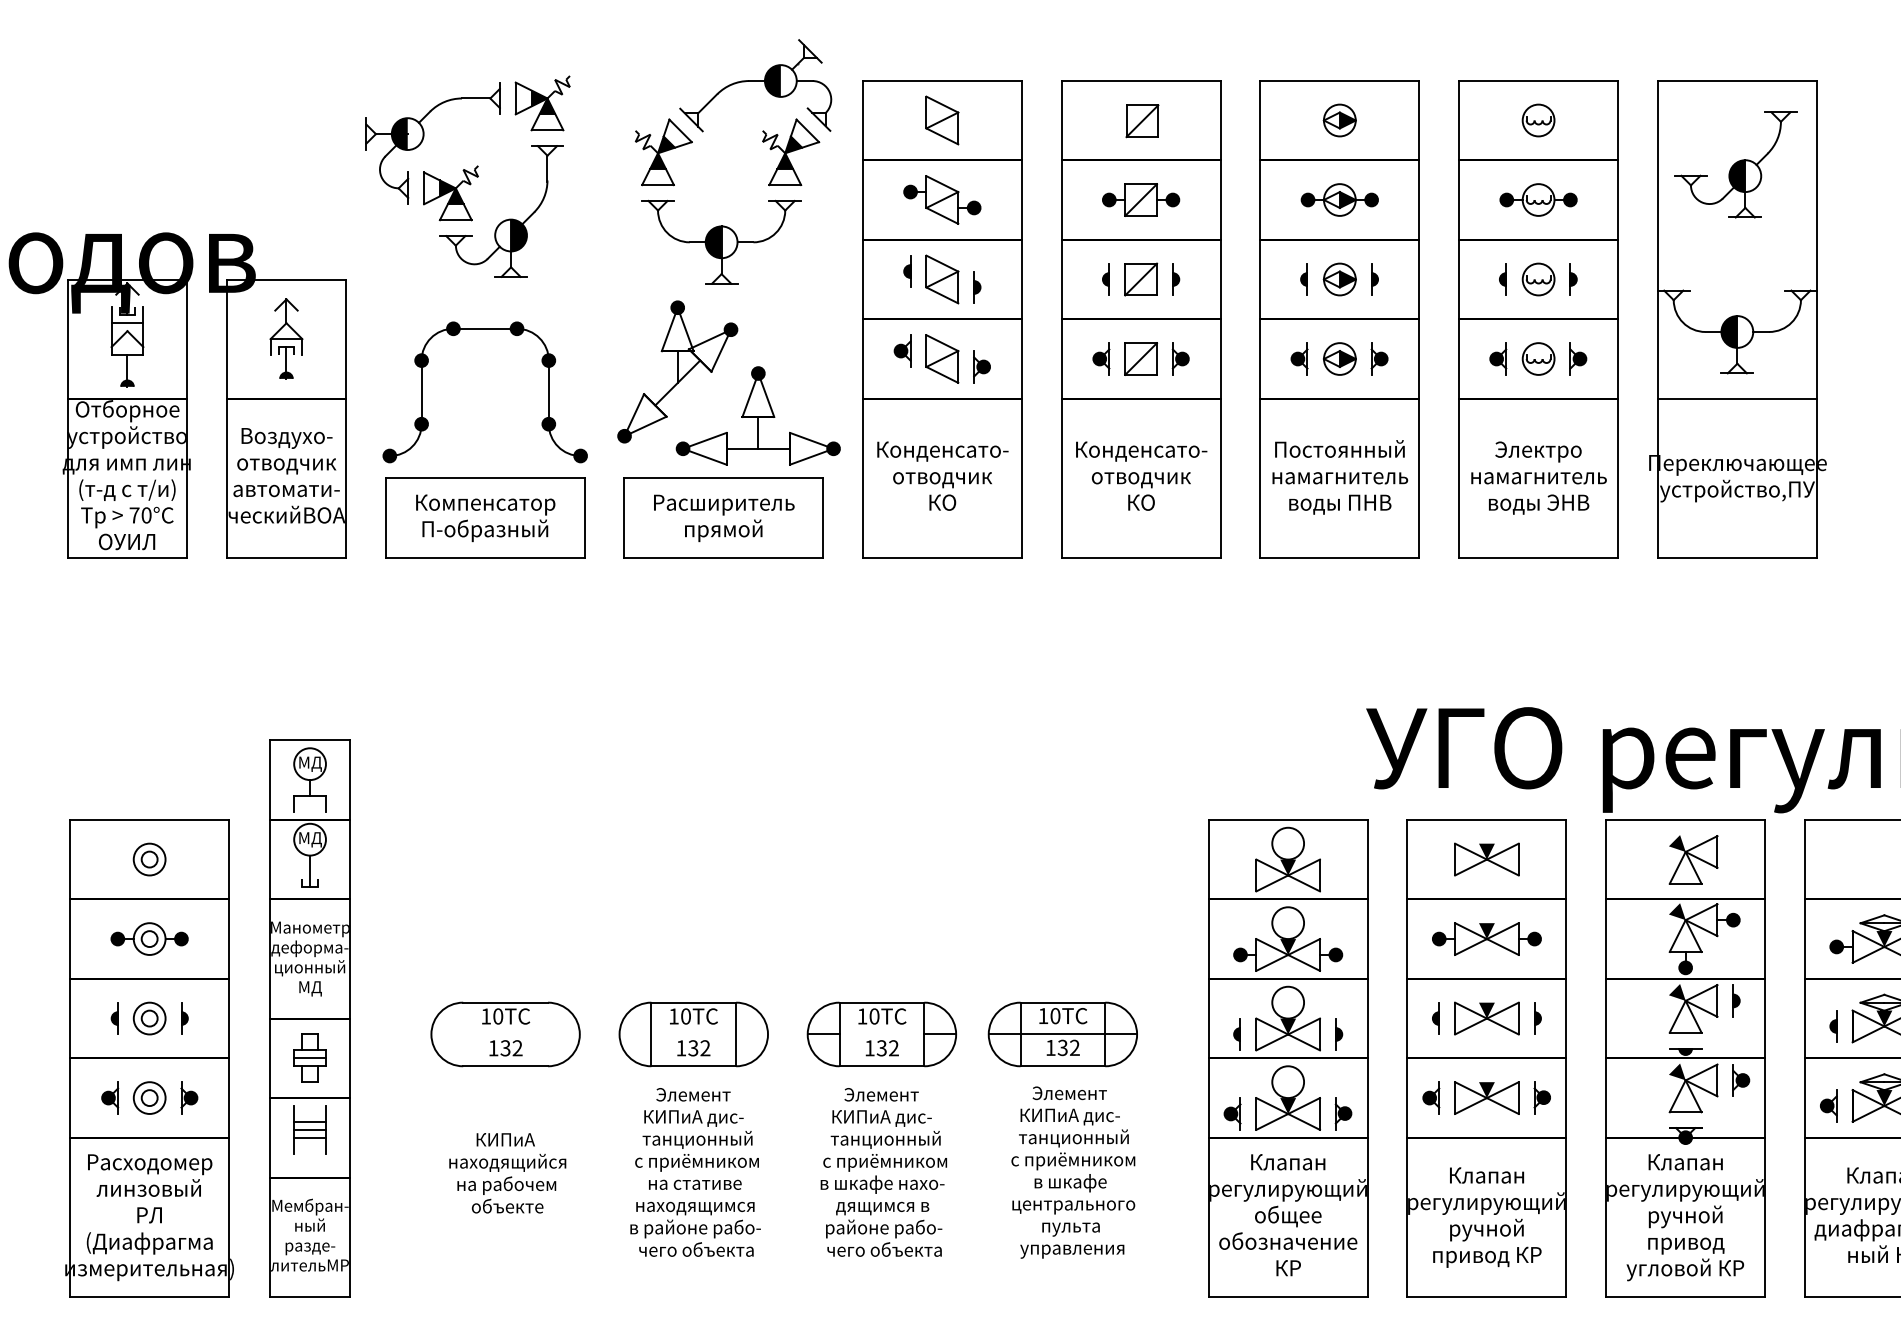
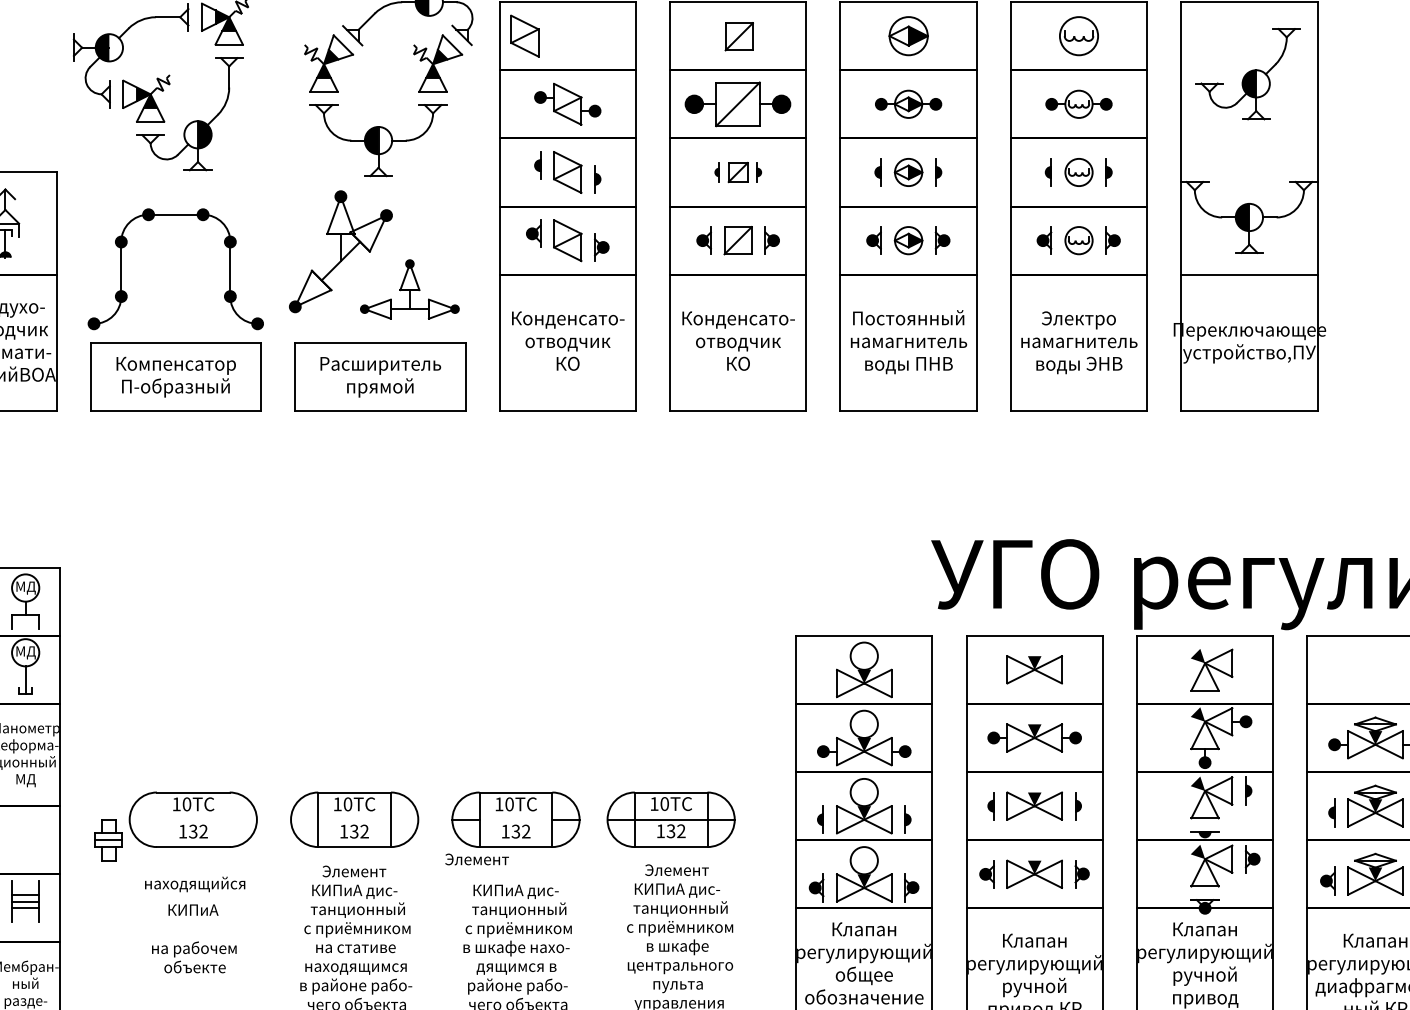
part: (942, 120) -> (525, 36), moved
part: (1339, 120) -> (908, 36), size x1.4
part: (1538, 120) -> (1078, 36), size x1.4
part: (1141, 199) -> (738, 103), size x1.6
part: (1141, 279) -> (738, 172), size x0.7
part: (757, 415) -> (409, 289), size x0.7
part: (309, 1057) -> (108, 839), moved
text: (881, 1094) -> (477, 859), moved
text: (507, 1162) -> (194, 884), moved

